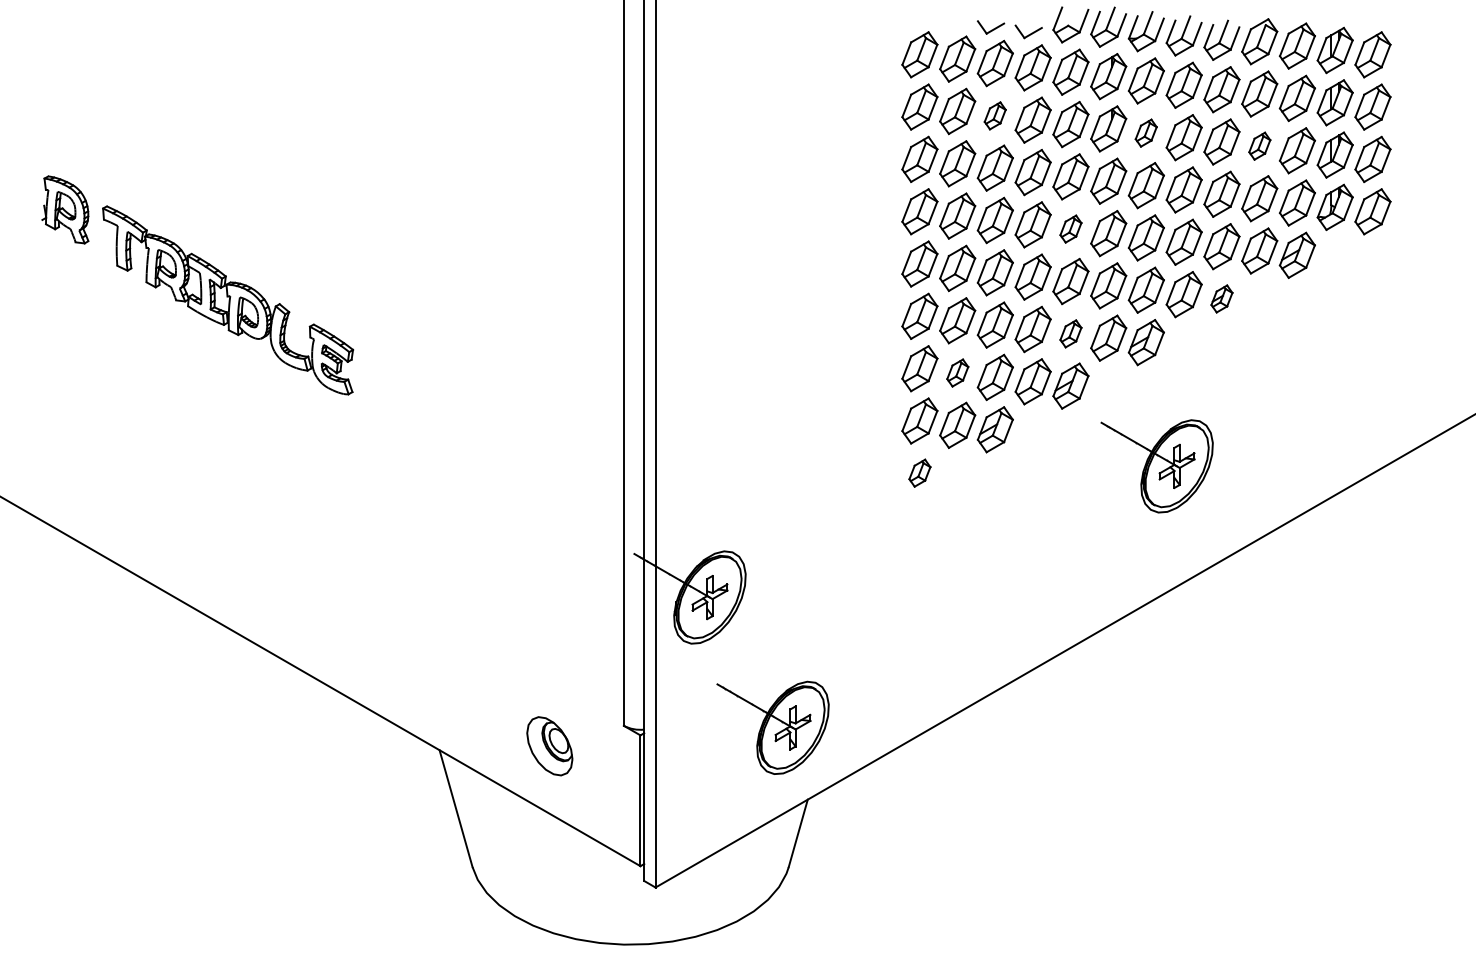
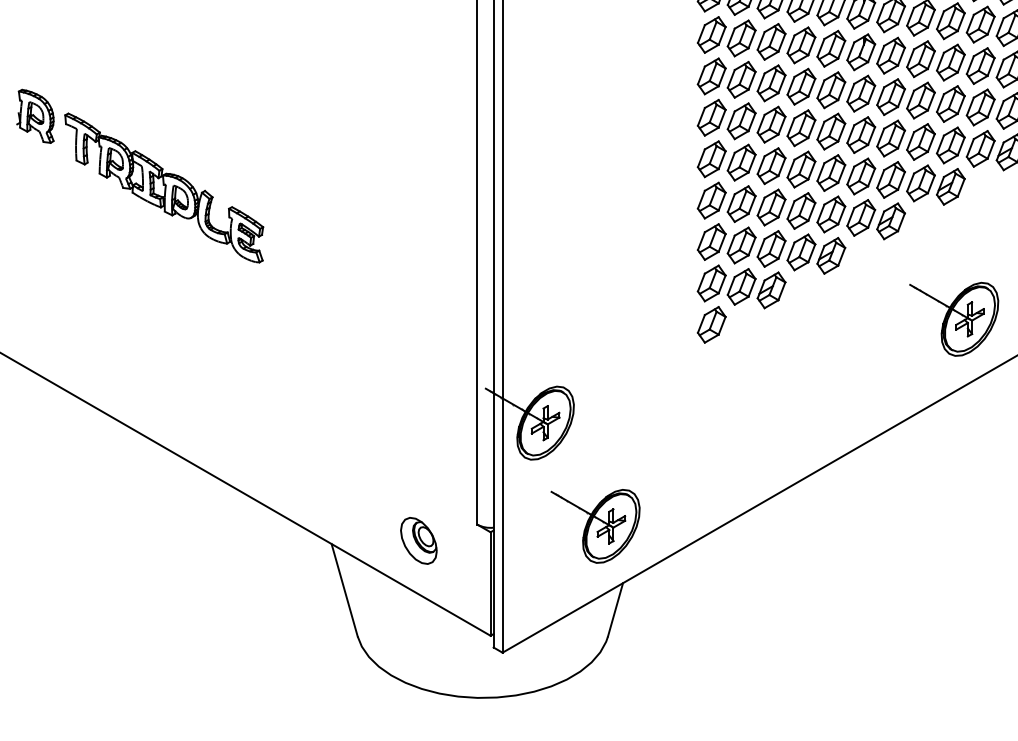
part: (994, 115) -> (770, 41), size x1.67
part: (1145, 132) -> (890, 55), size x1.67
part: (1259, 145) -> (980, 65), size x1.67
part: (1070, 228) -> (830, 131), size x1.67
part: (1221, 298) -> (950, 186), size x1.67
part: (1070, 333) -> (830, 214), size x1.67
part: (957, 372) -> (741, 245), size x1.67
part: (1156, 466) -> (953, 319), moved
part: (919, 472) -> (711, 324), size x1.67

